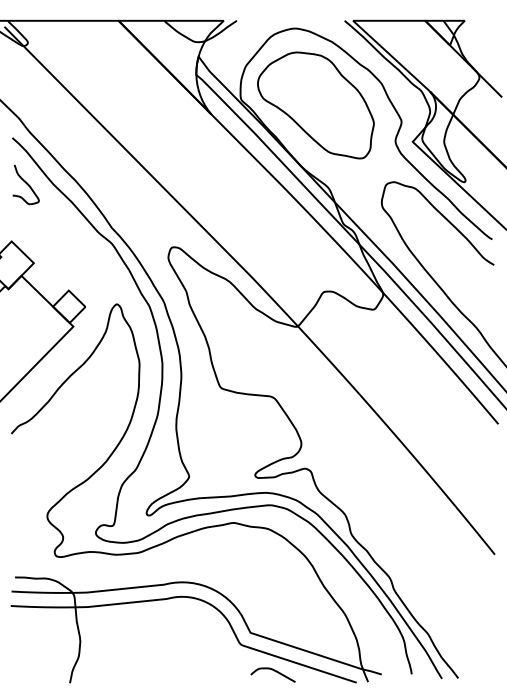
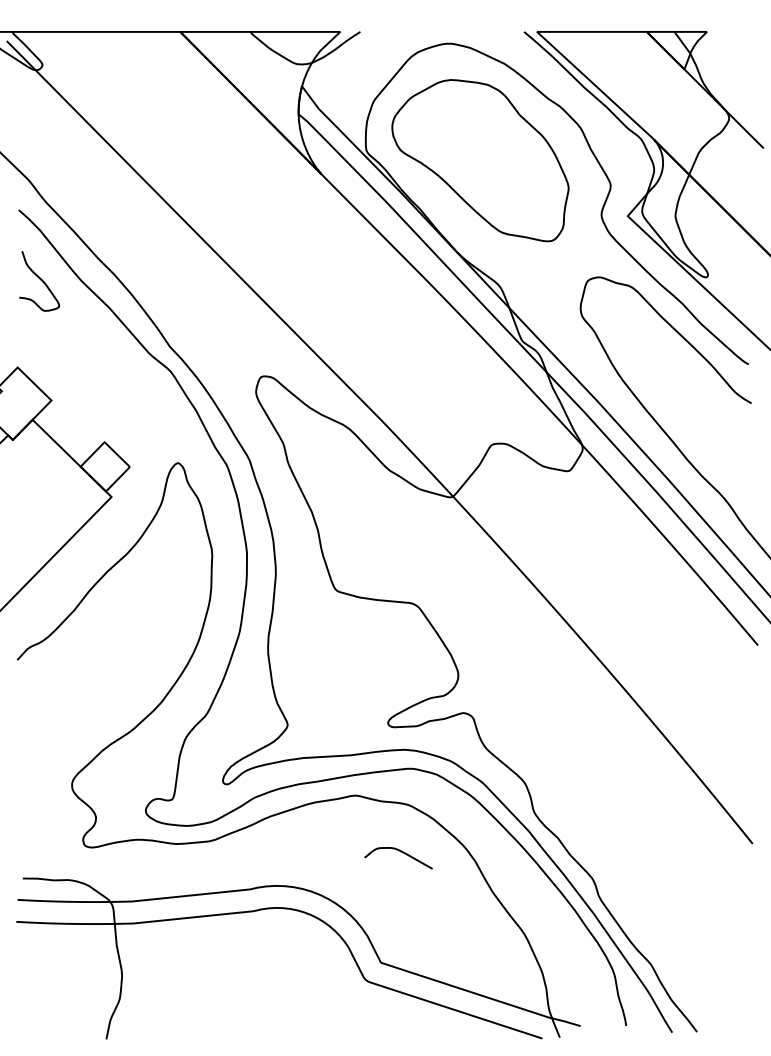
curve: (274, 671) -> (400, 852), moved

